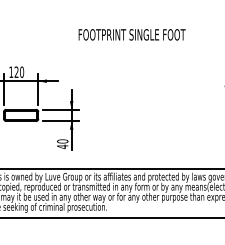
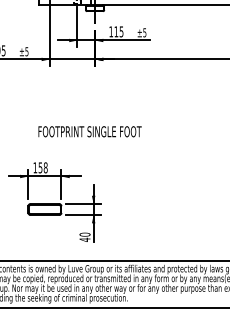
text: (131, 34) -> (89, 131), moved
text: (18, 71) -> (42, 167), 120 -> 158

